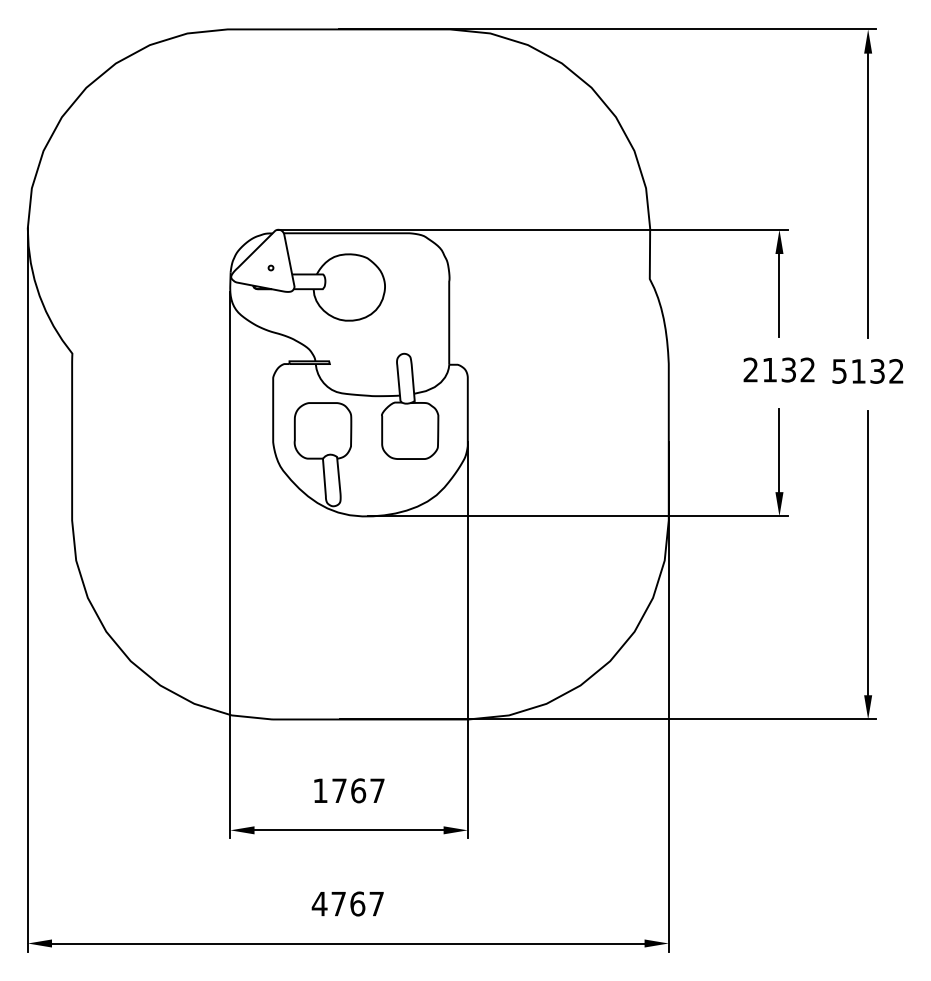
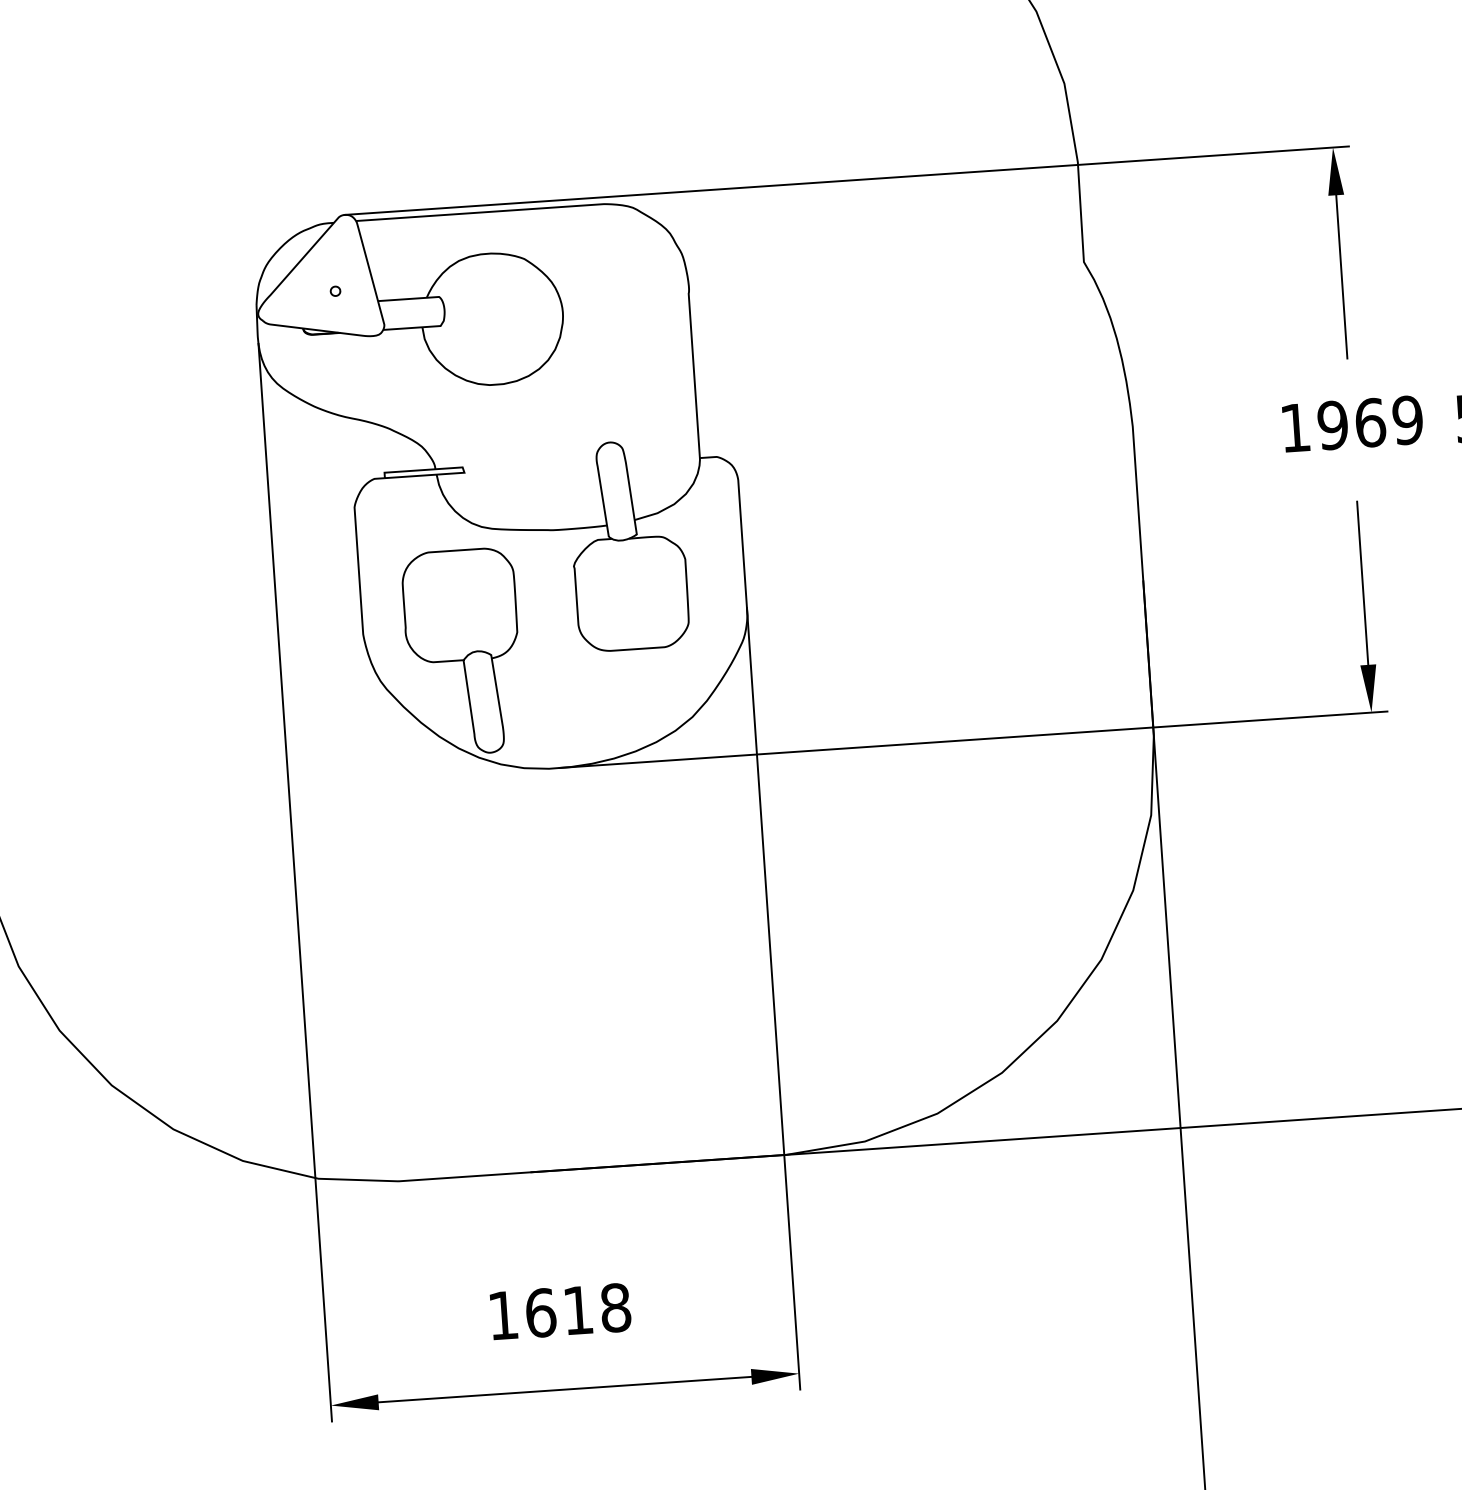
text: (779, 369) -> (1351, 423), 2132 -> 1969
text: (358, 790) -> (578, 1309), 1767 -> 1618

